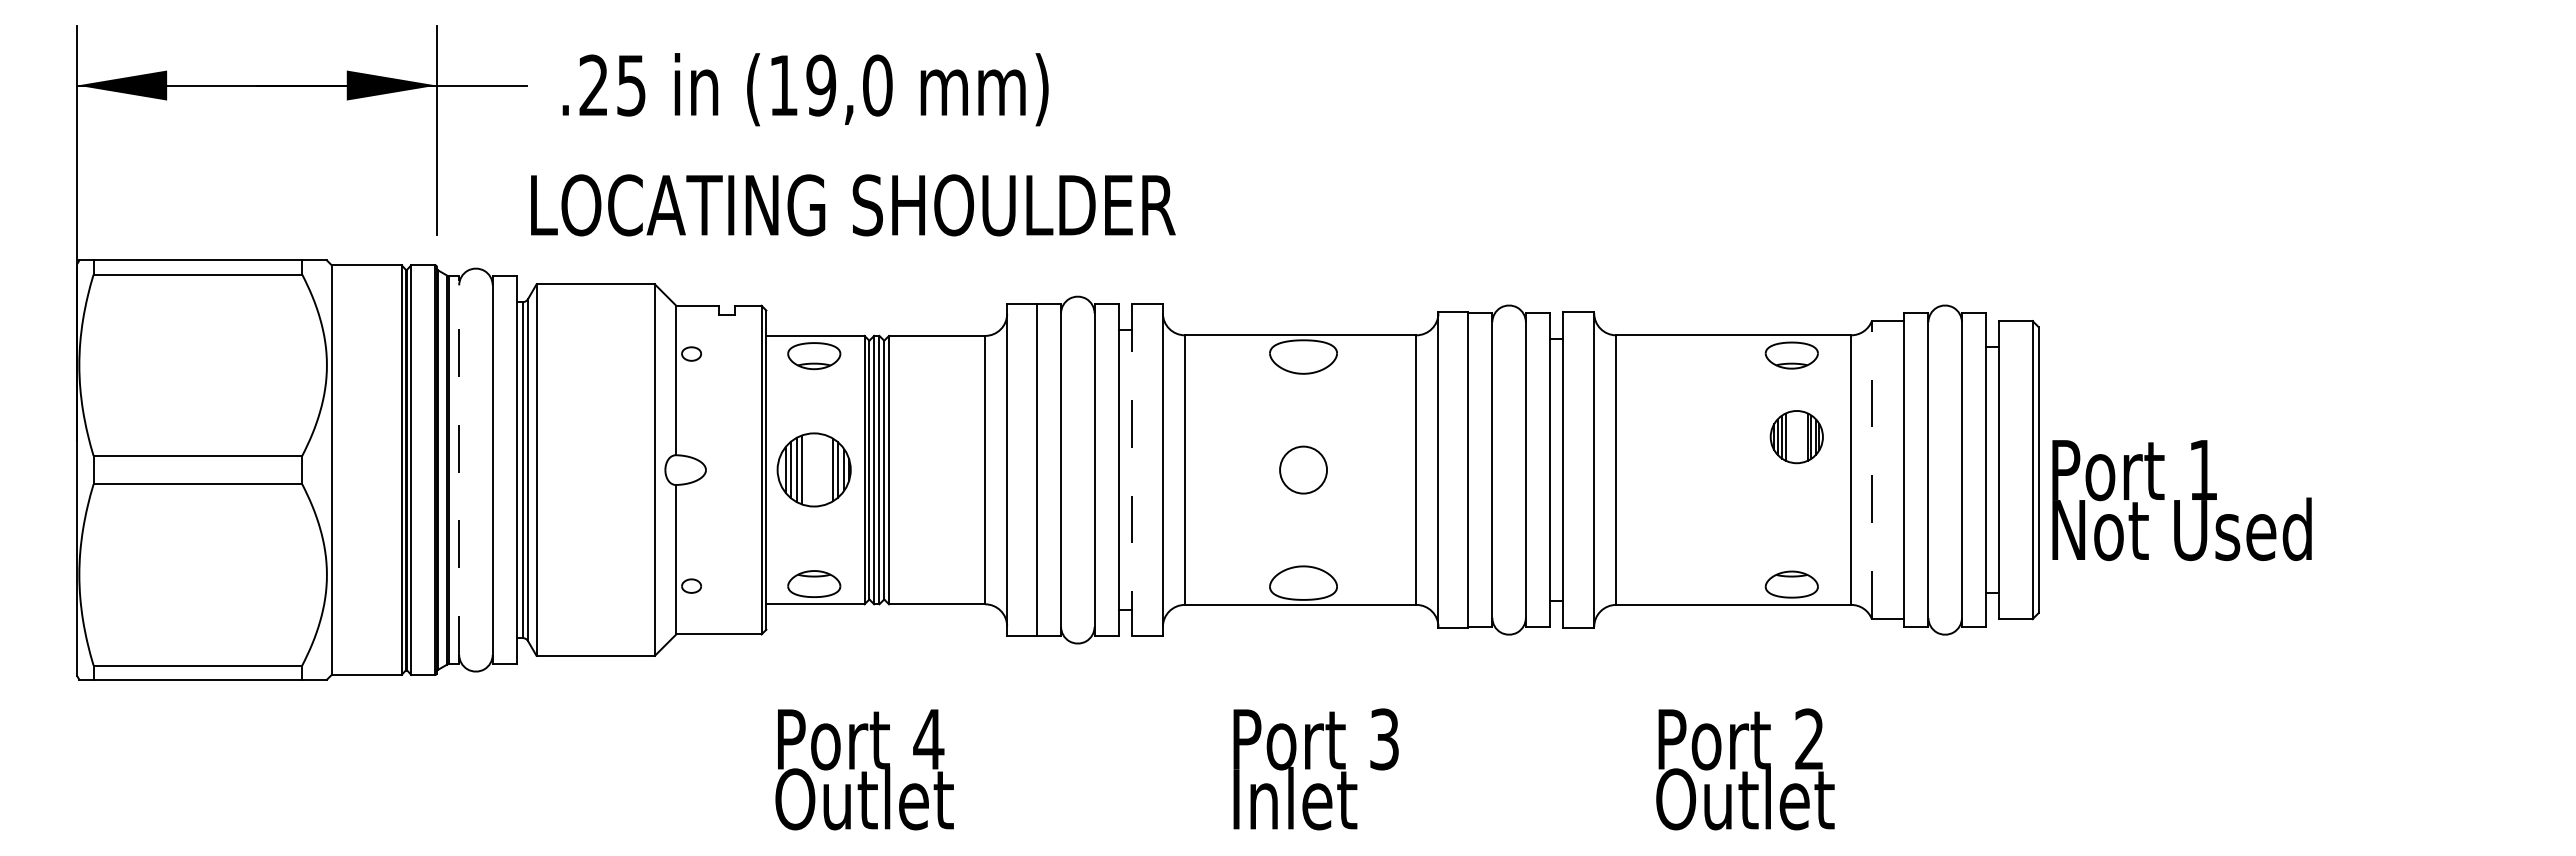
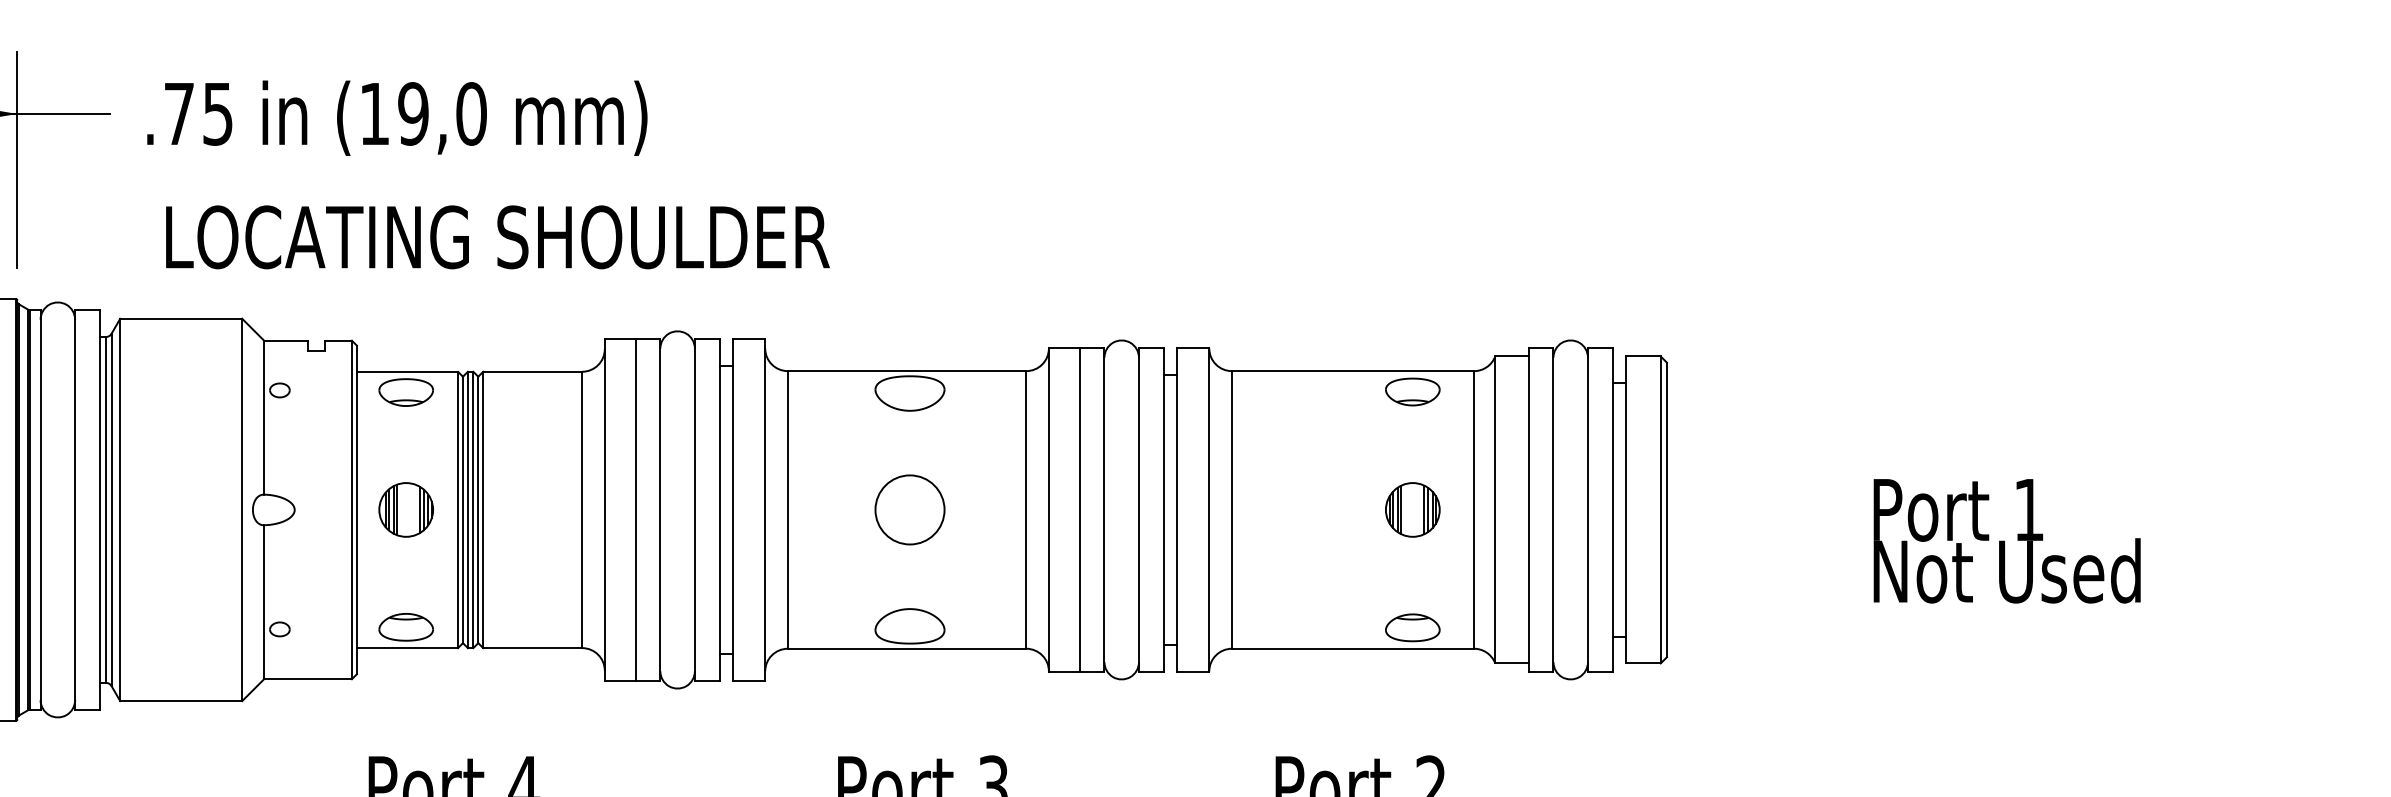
text: (593, 84) -> (178, 112), .25 -> .75
text: (853, 205) -> (498, 237), moved
part: (1796, 437) -> (1412, 510), moved
line: (459, 469) -> (40, 509), dashed -> solid
circle: (1303, 469) -> (909, 509), size x1.43
line: (1871, 469) -> (1494, 509), dashed -> solid
part: (814, 470) -> (406, 510), size x0.71
line: (1131, 470) -> (732, 510), dashed -> solid
text: (2181, 500) -> (2006, 541), moved

